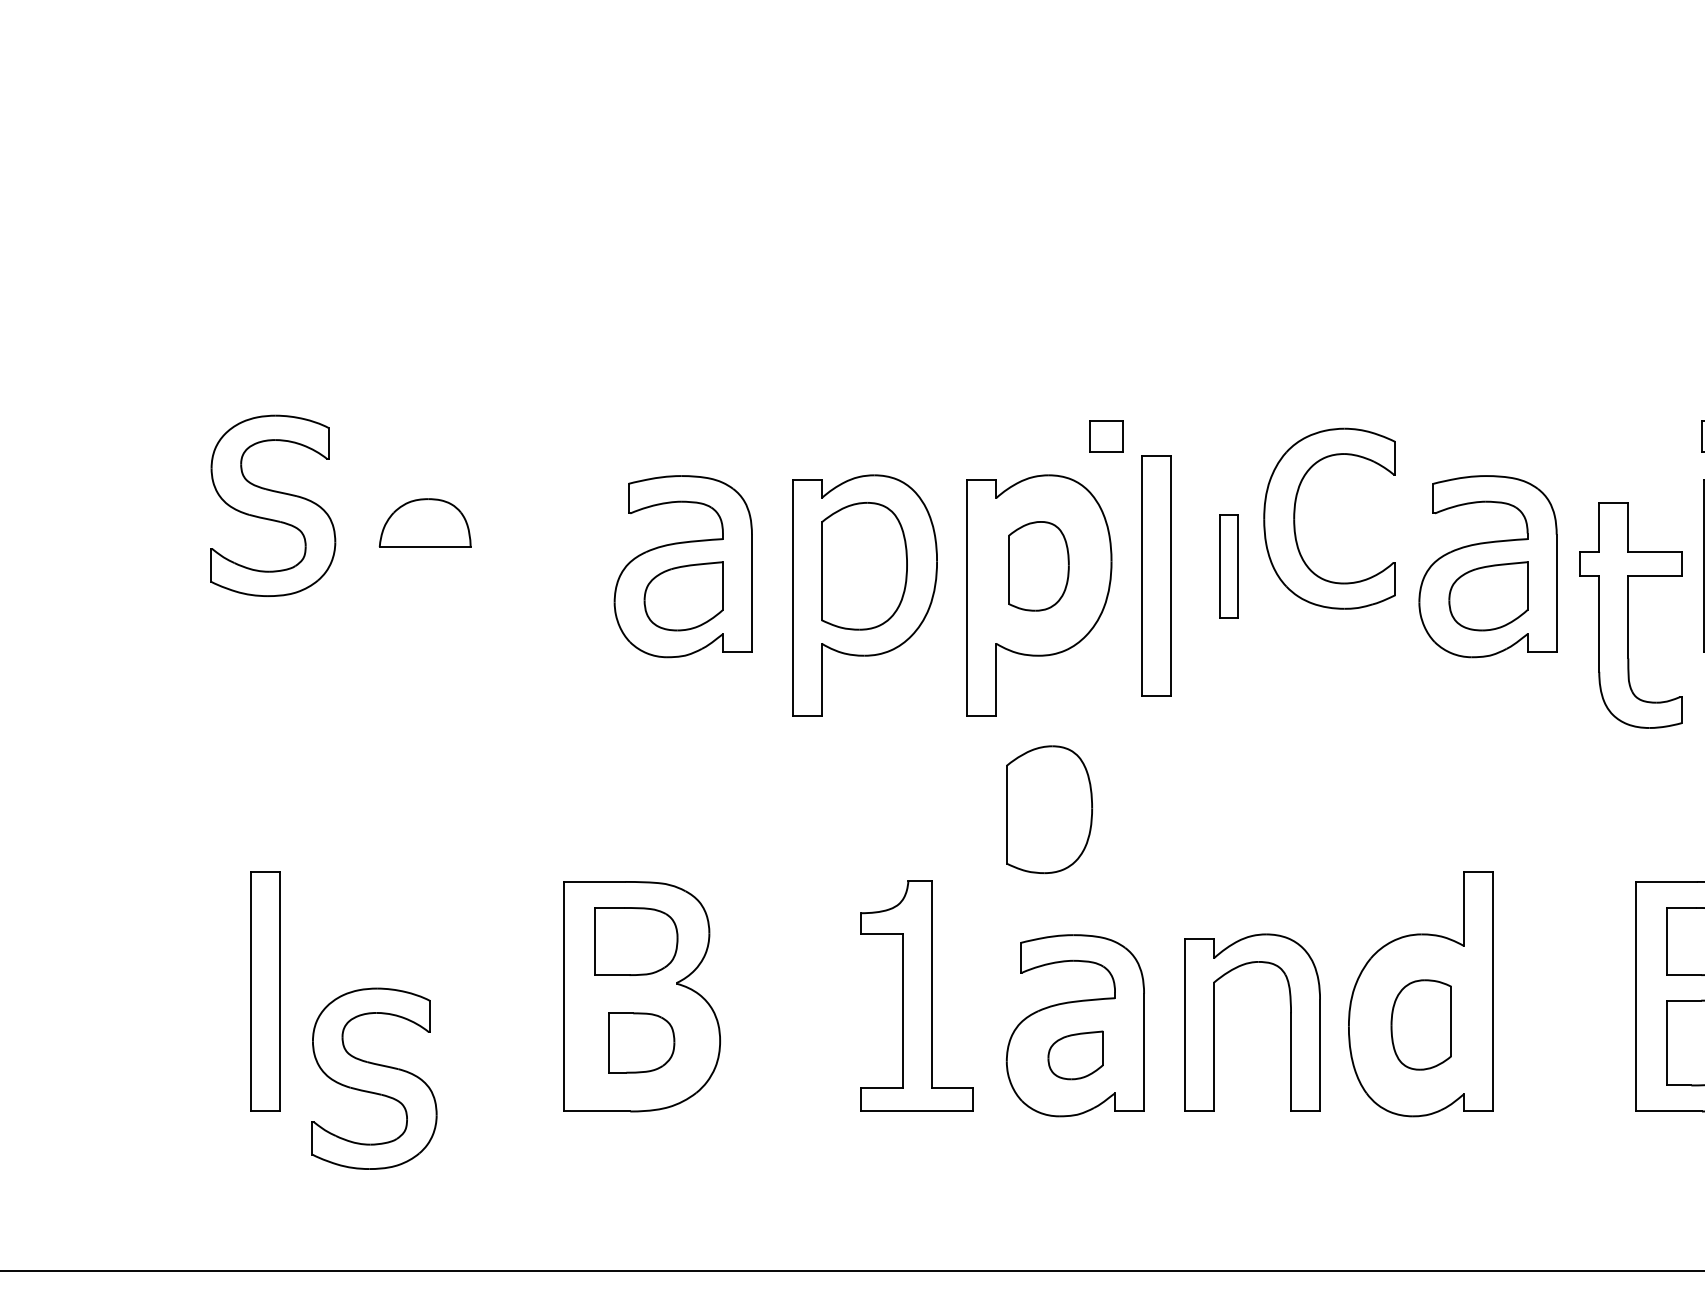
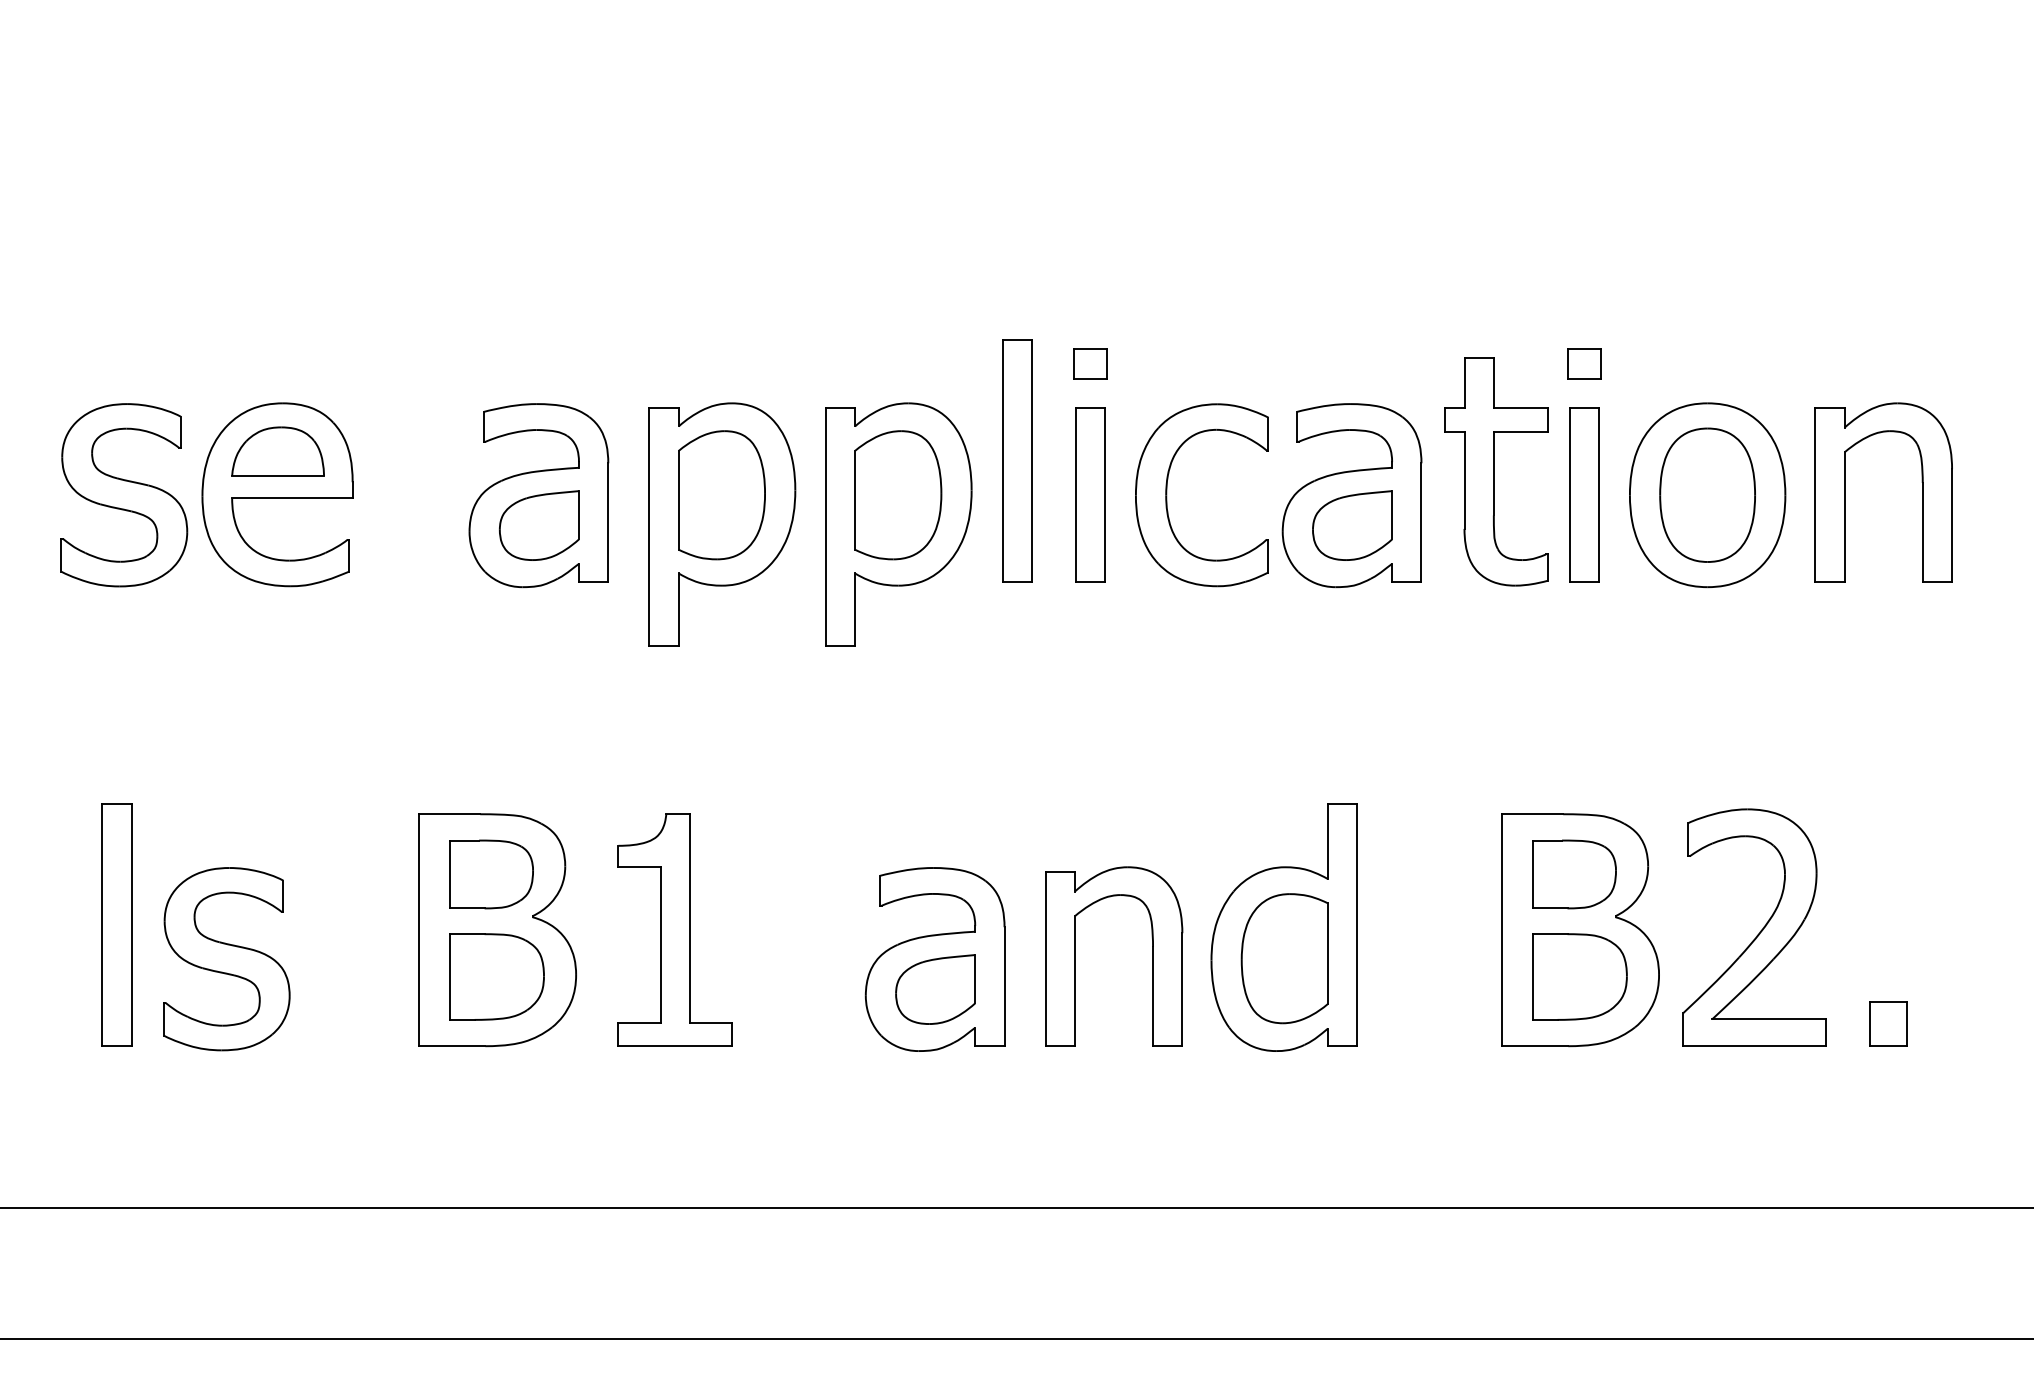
part: (1106, 435) -> (1090, 363), moved
part: (273, 506) -> (124, 495), moved
part: (1295, 519) -> (1167, 495), moved
part: (424, 565) -> (277, 494), added
part: (1229, 565) -> (1090, 494), size x1.67
part: (1039, 566) -> (898, 495), size x1.43
part: (1156, 575) -> (1017, 460), moved
part: (1630, 615) -> (1496, 471), moved
part: (1049, 809) -> (908, 741), removed
part: (916, 996) -> (674, 929), moved
part: (1421, 1024) -> (1284, 958), size x1.43
part: (641, 1042) -> (496, 976), size x1.43
part: (1075, 1055) -> (935, 989), size x1.43
part: (374, 1079) -> (226, 959), moved

